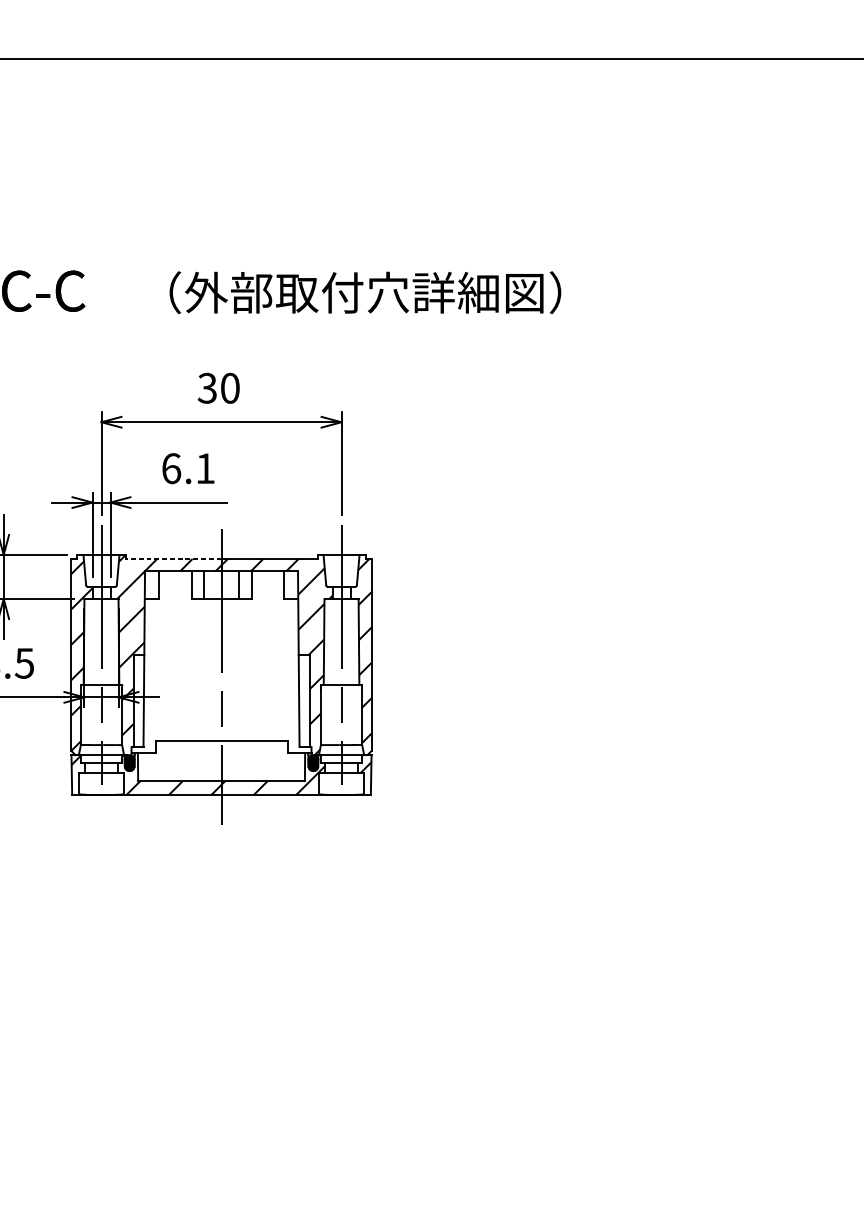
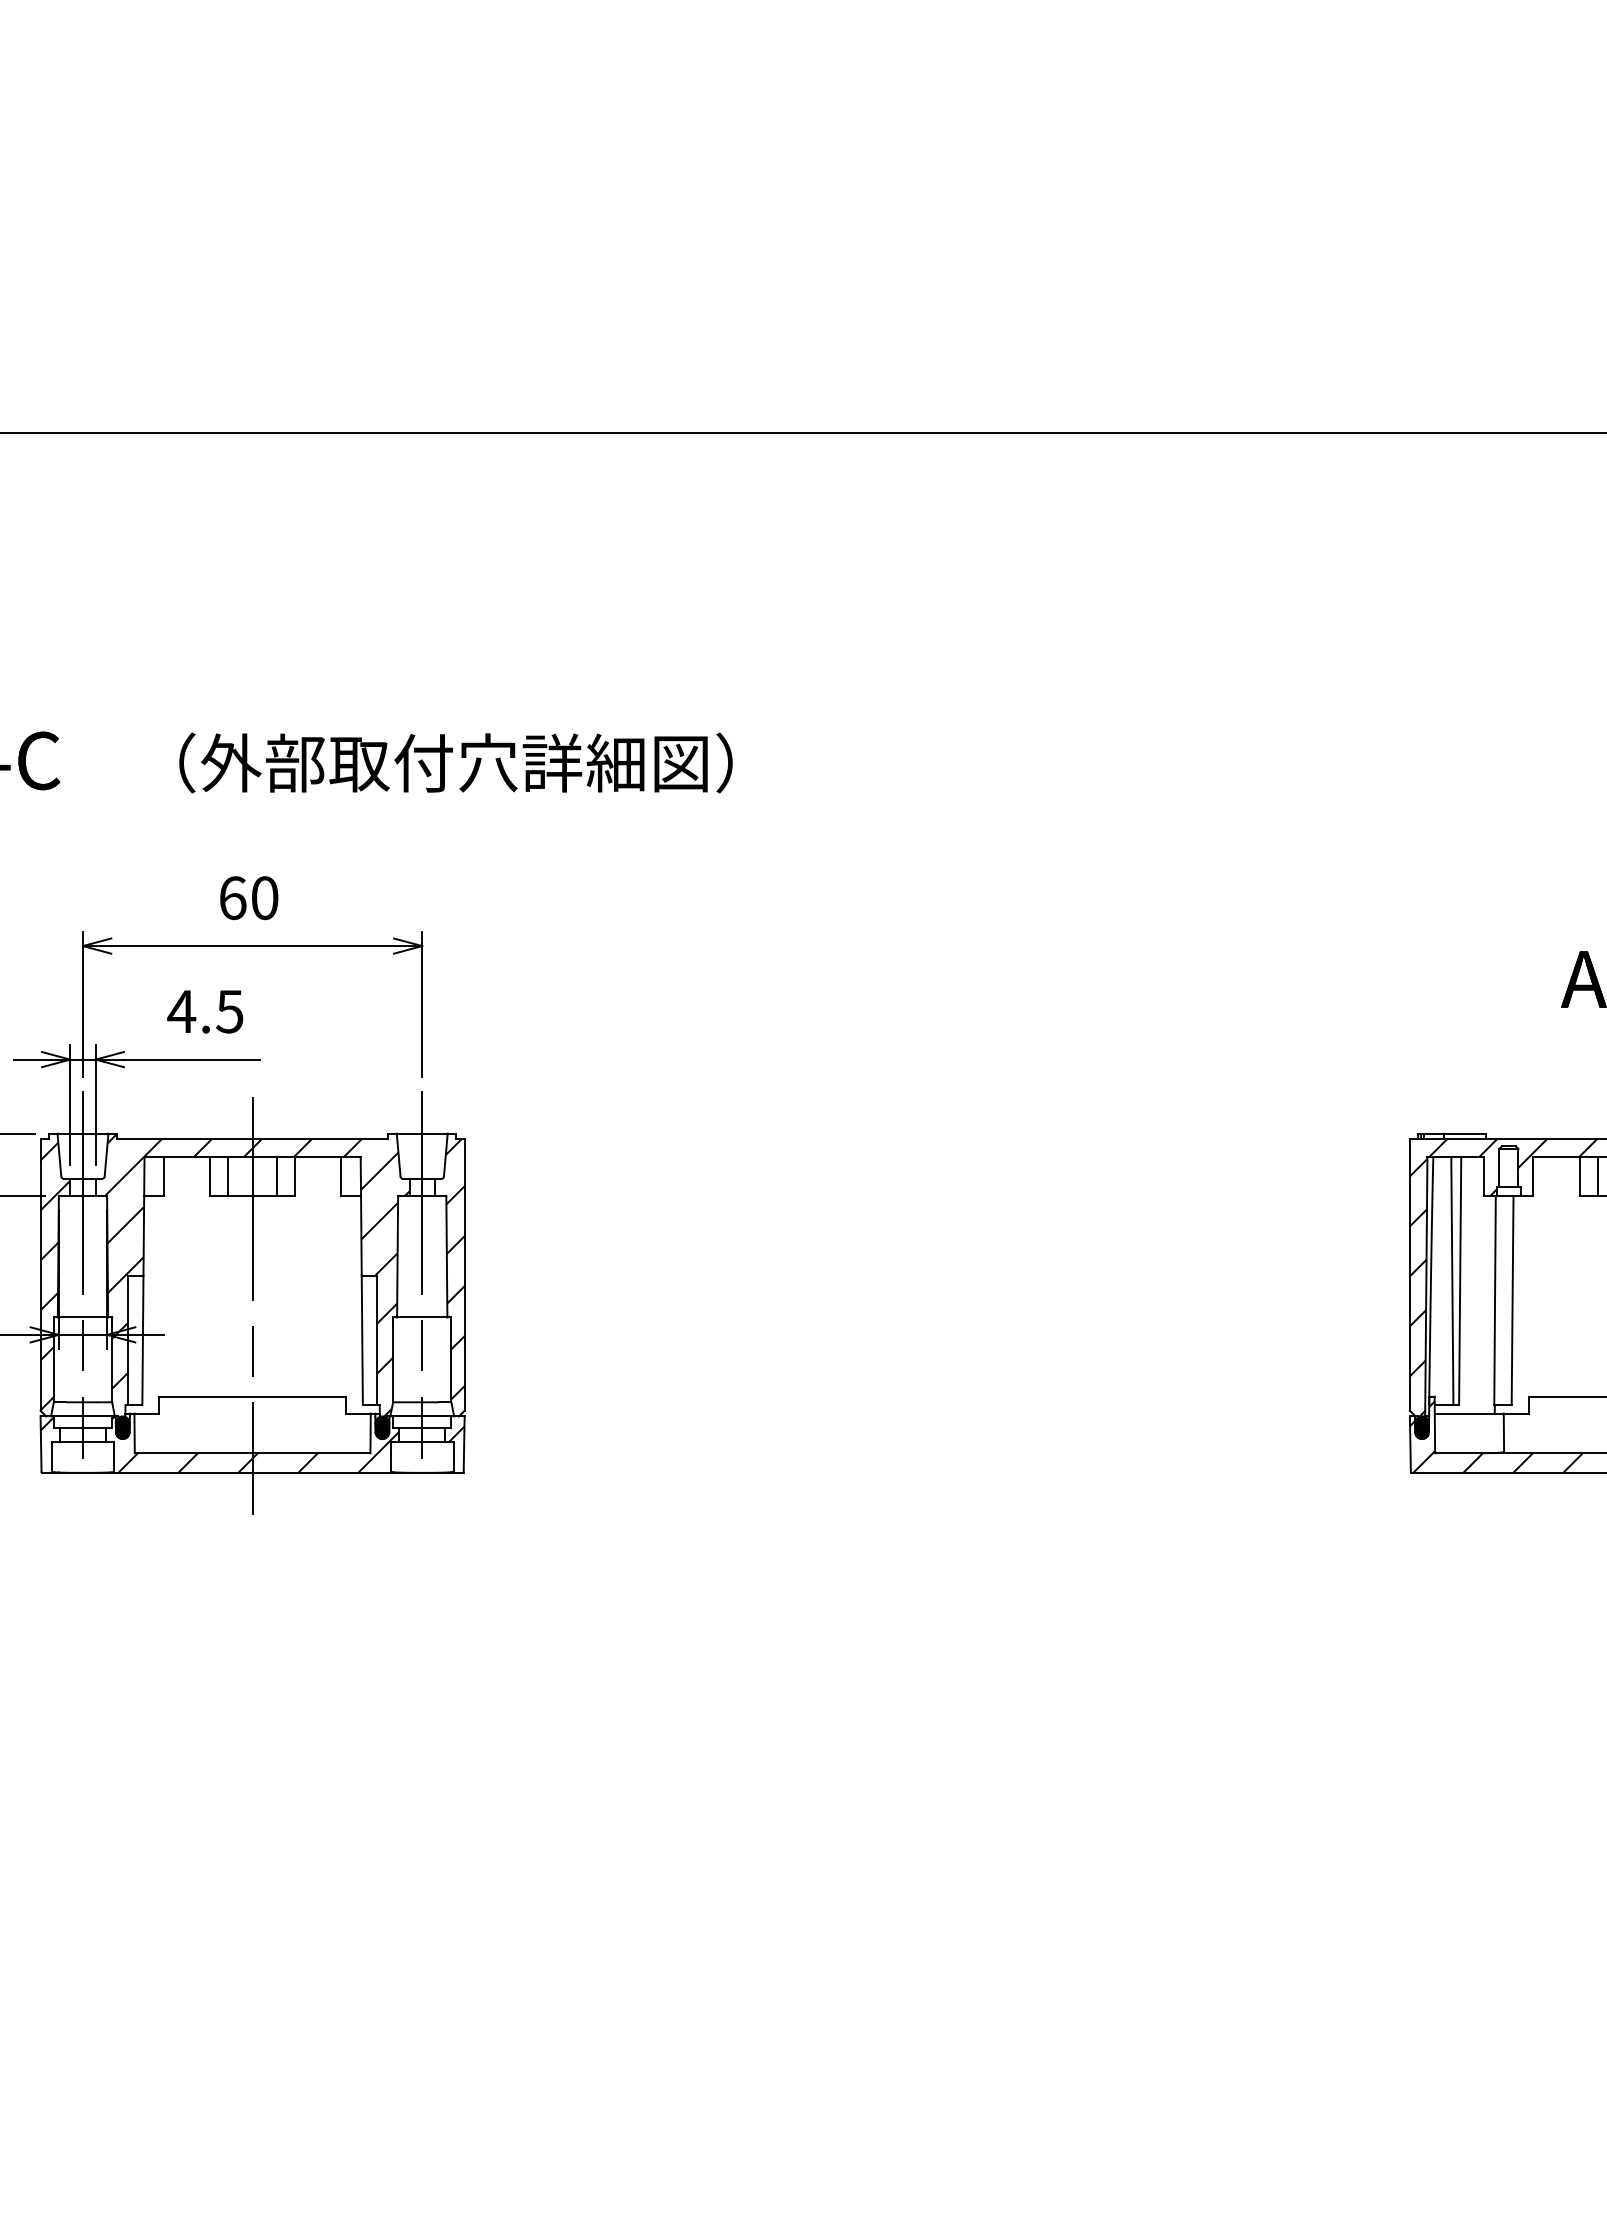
text: (207, 388) -> (232, 898), 30 -> 60
text: (188, 468) -> (205, 1011), 6.1 -> 4.5
line: (173, 559) -> (184, 1139), dashed -> solid

